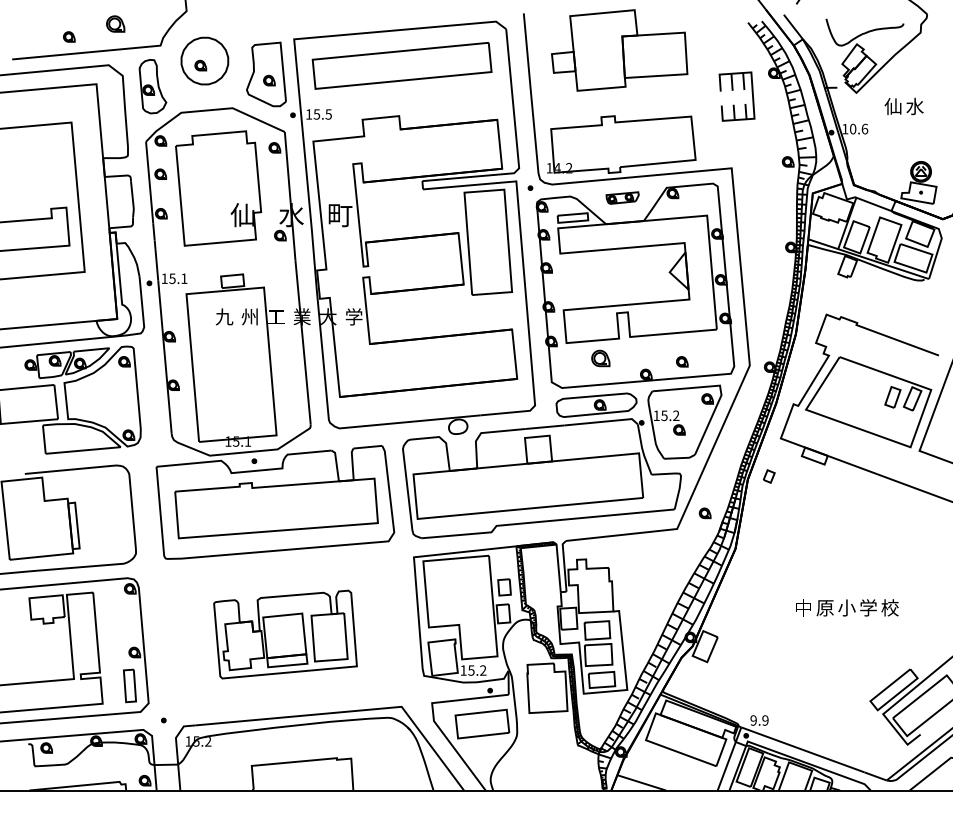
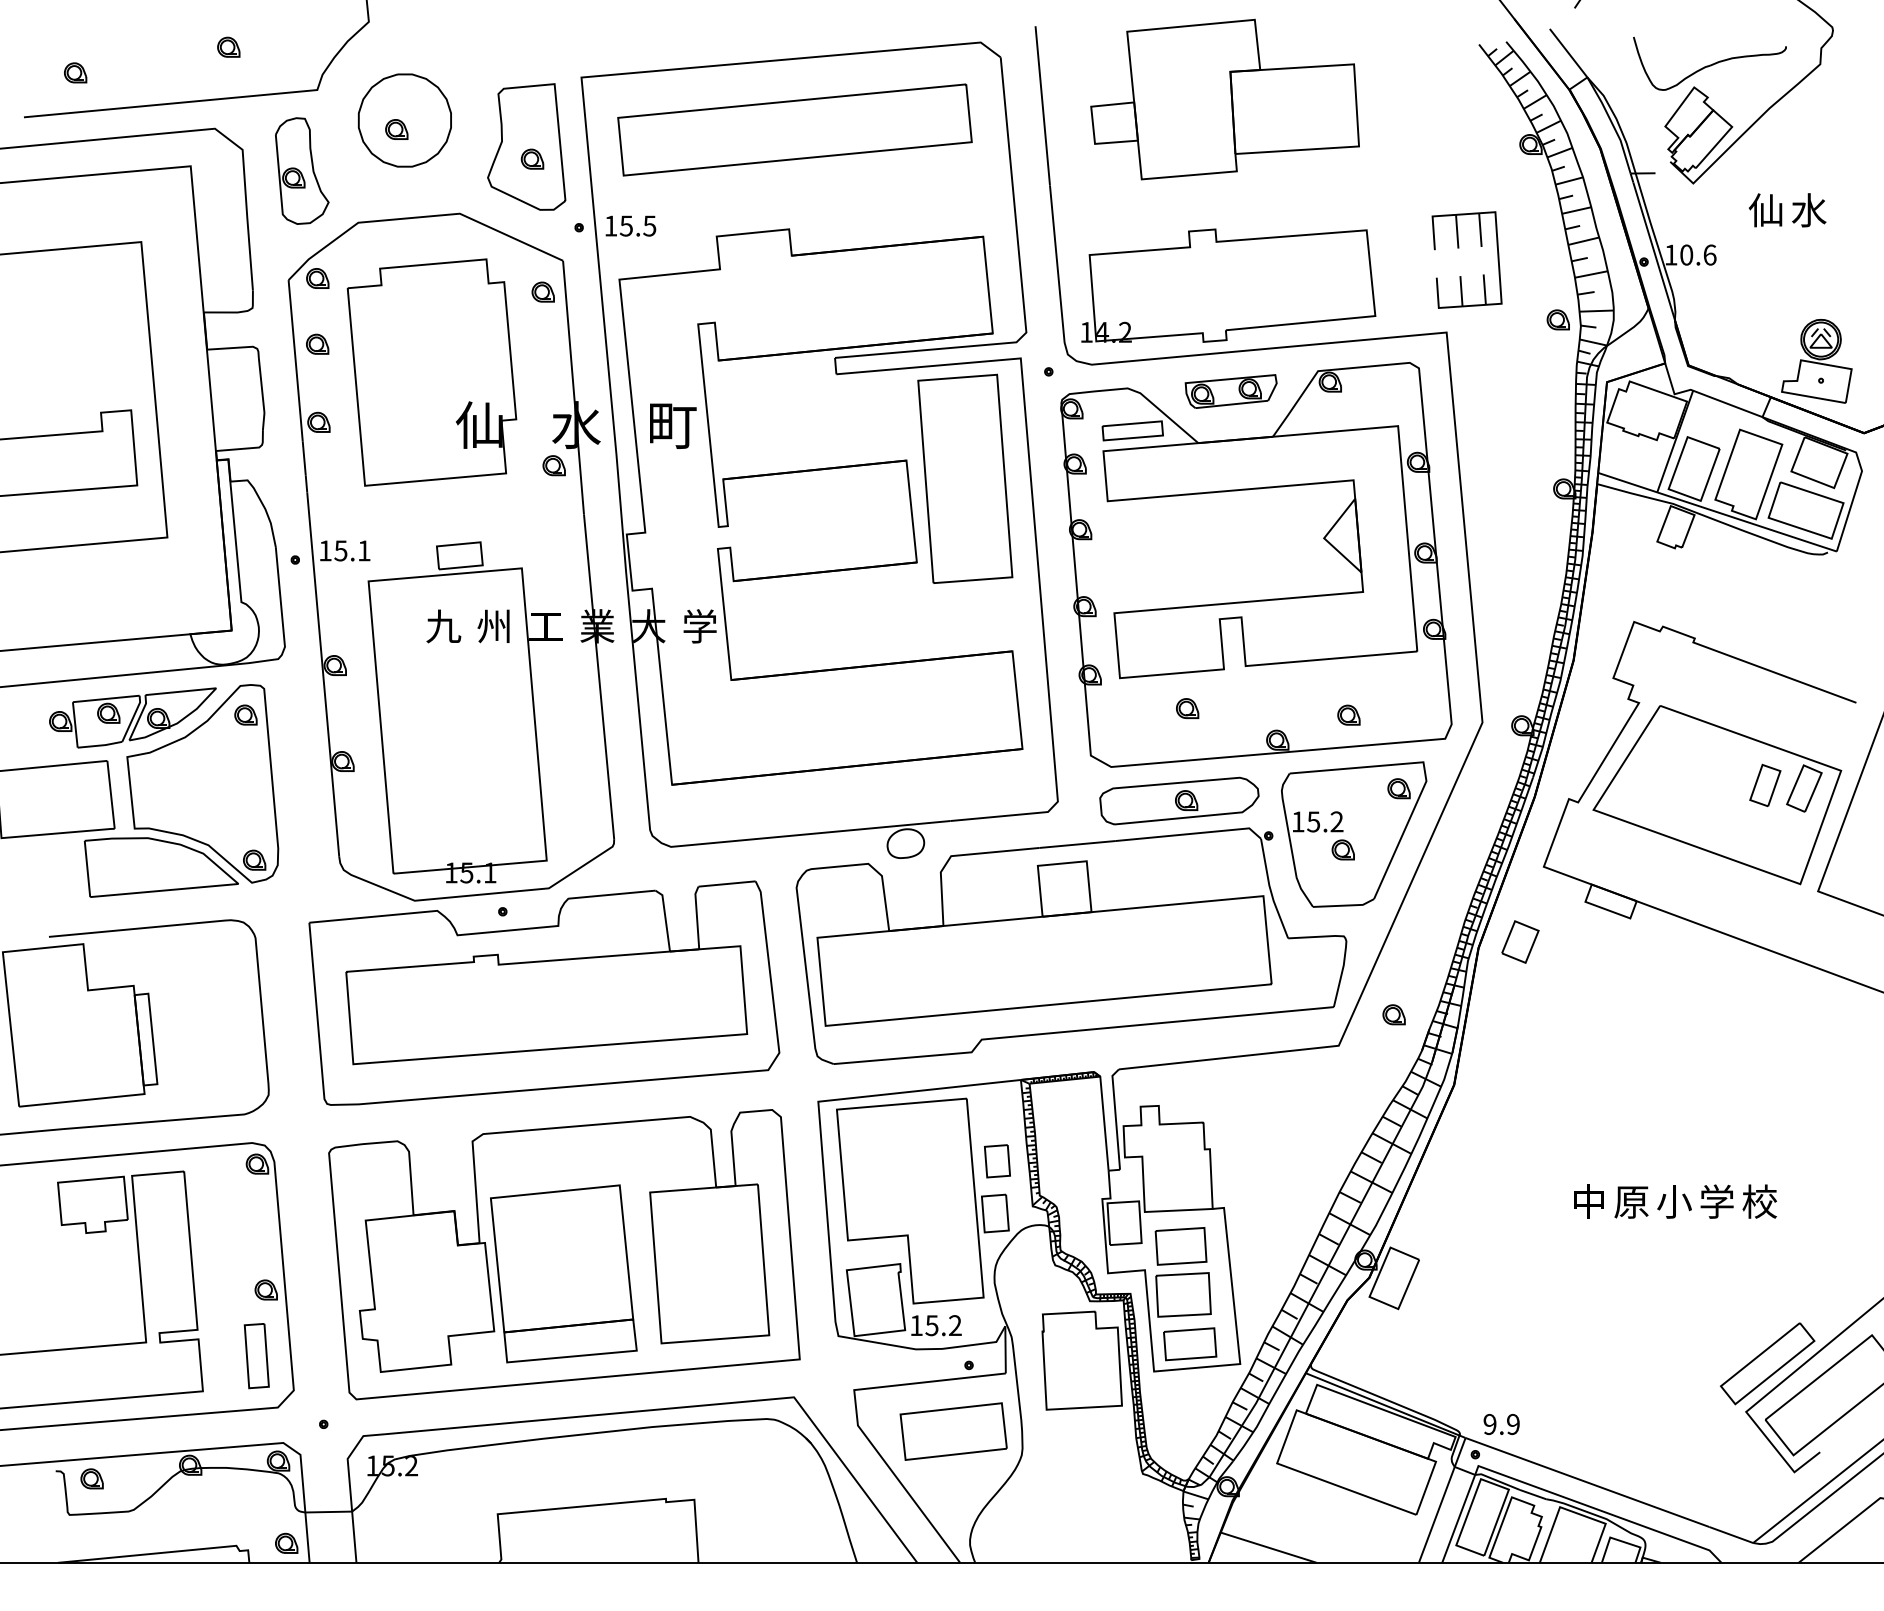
part: (115, 23) -> (228, 46), size x0.62
part: (69, 36) -> (75, 71), moved
part: (733, 90) -> (1460, 247), moved
part: (622, 197) -> (1230, 390), size x1.43
part: (600, 358) -> (1187, 708), size x0.62
part: (769, 476) -> (1521, 941), size x1.67
part: (285, 634) -> (564, 1254), size x1.67

